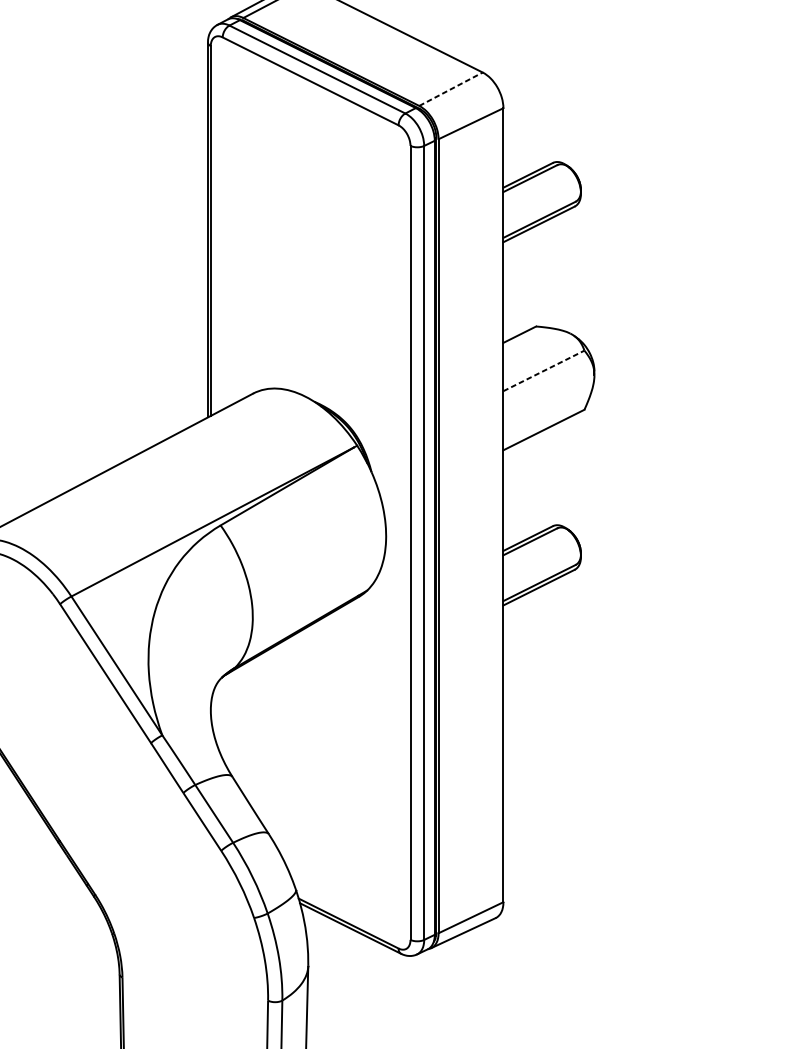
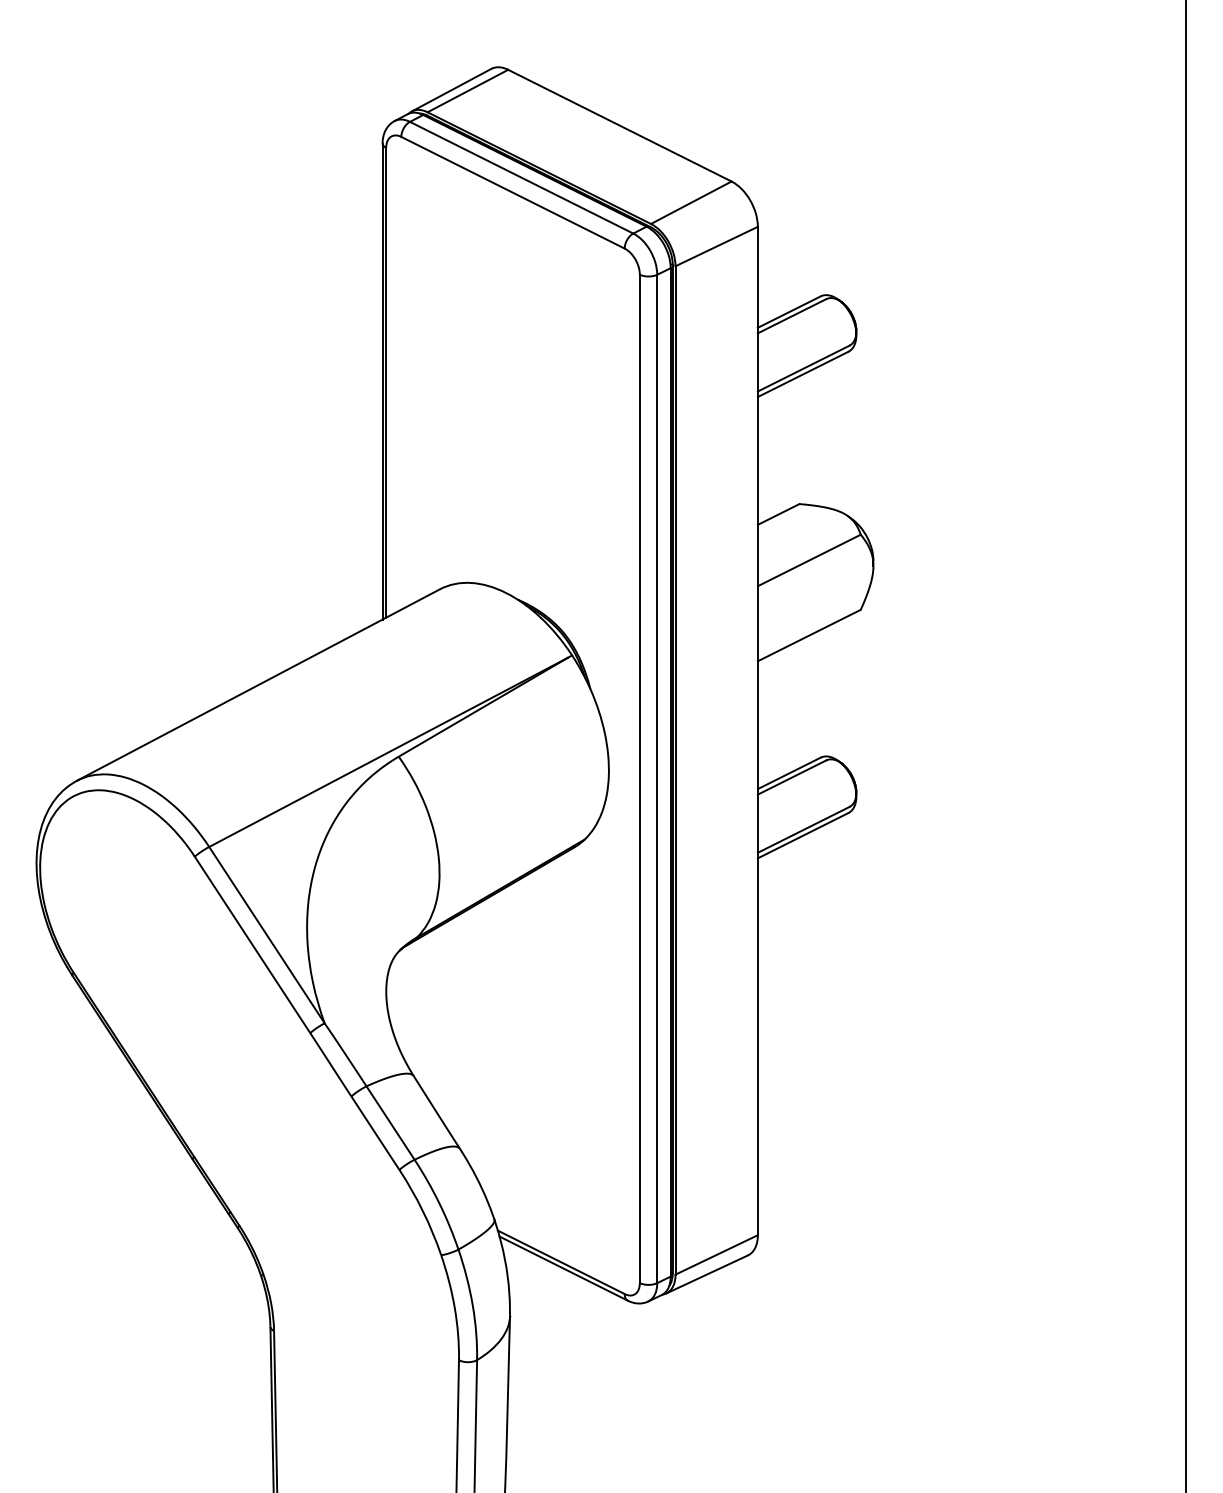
line: (451, 89) -> (691, 202), dashed -> solid
line: (544, 370) -> (809, 560), dashed -> solid

